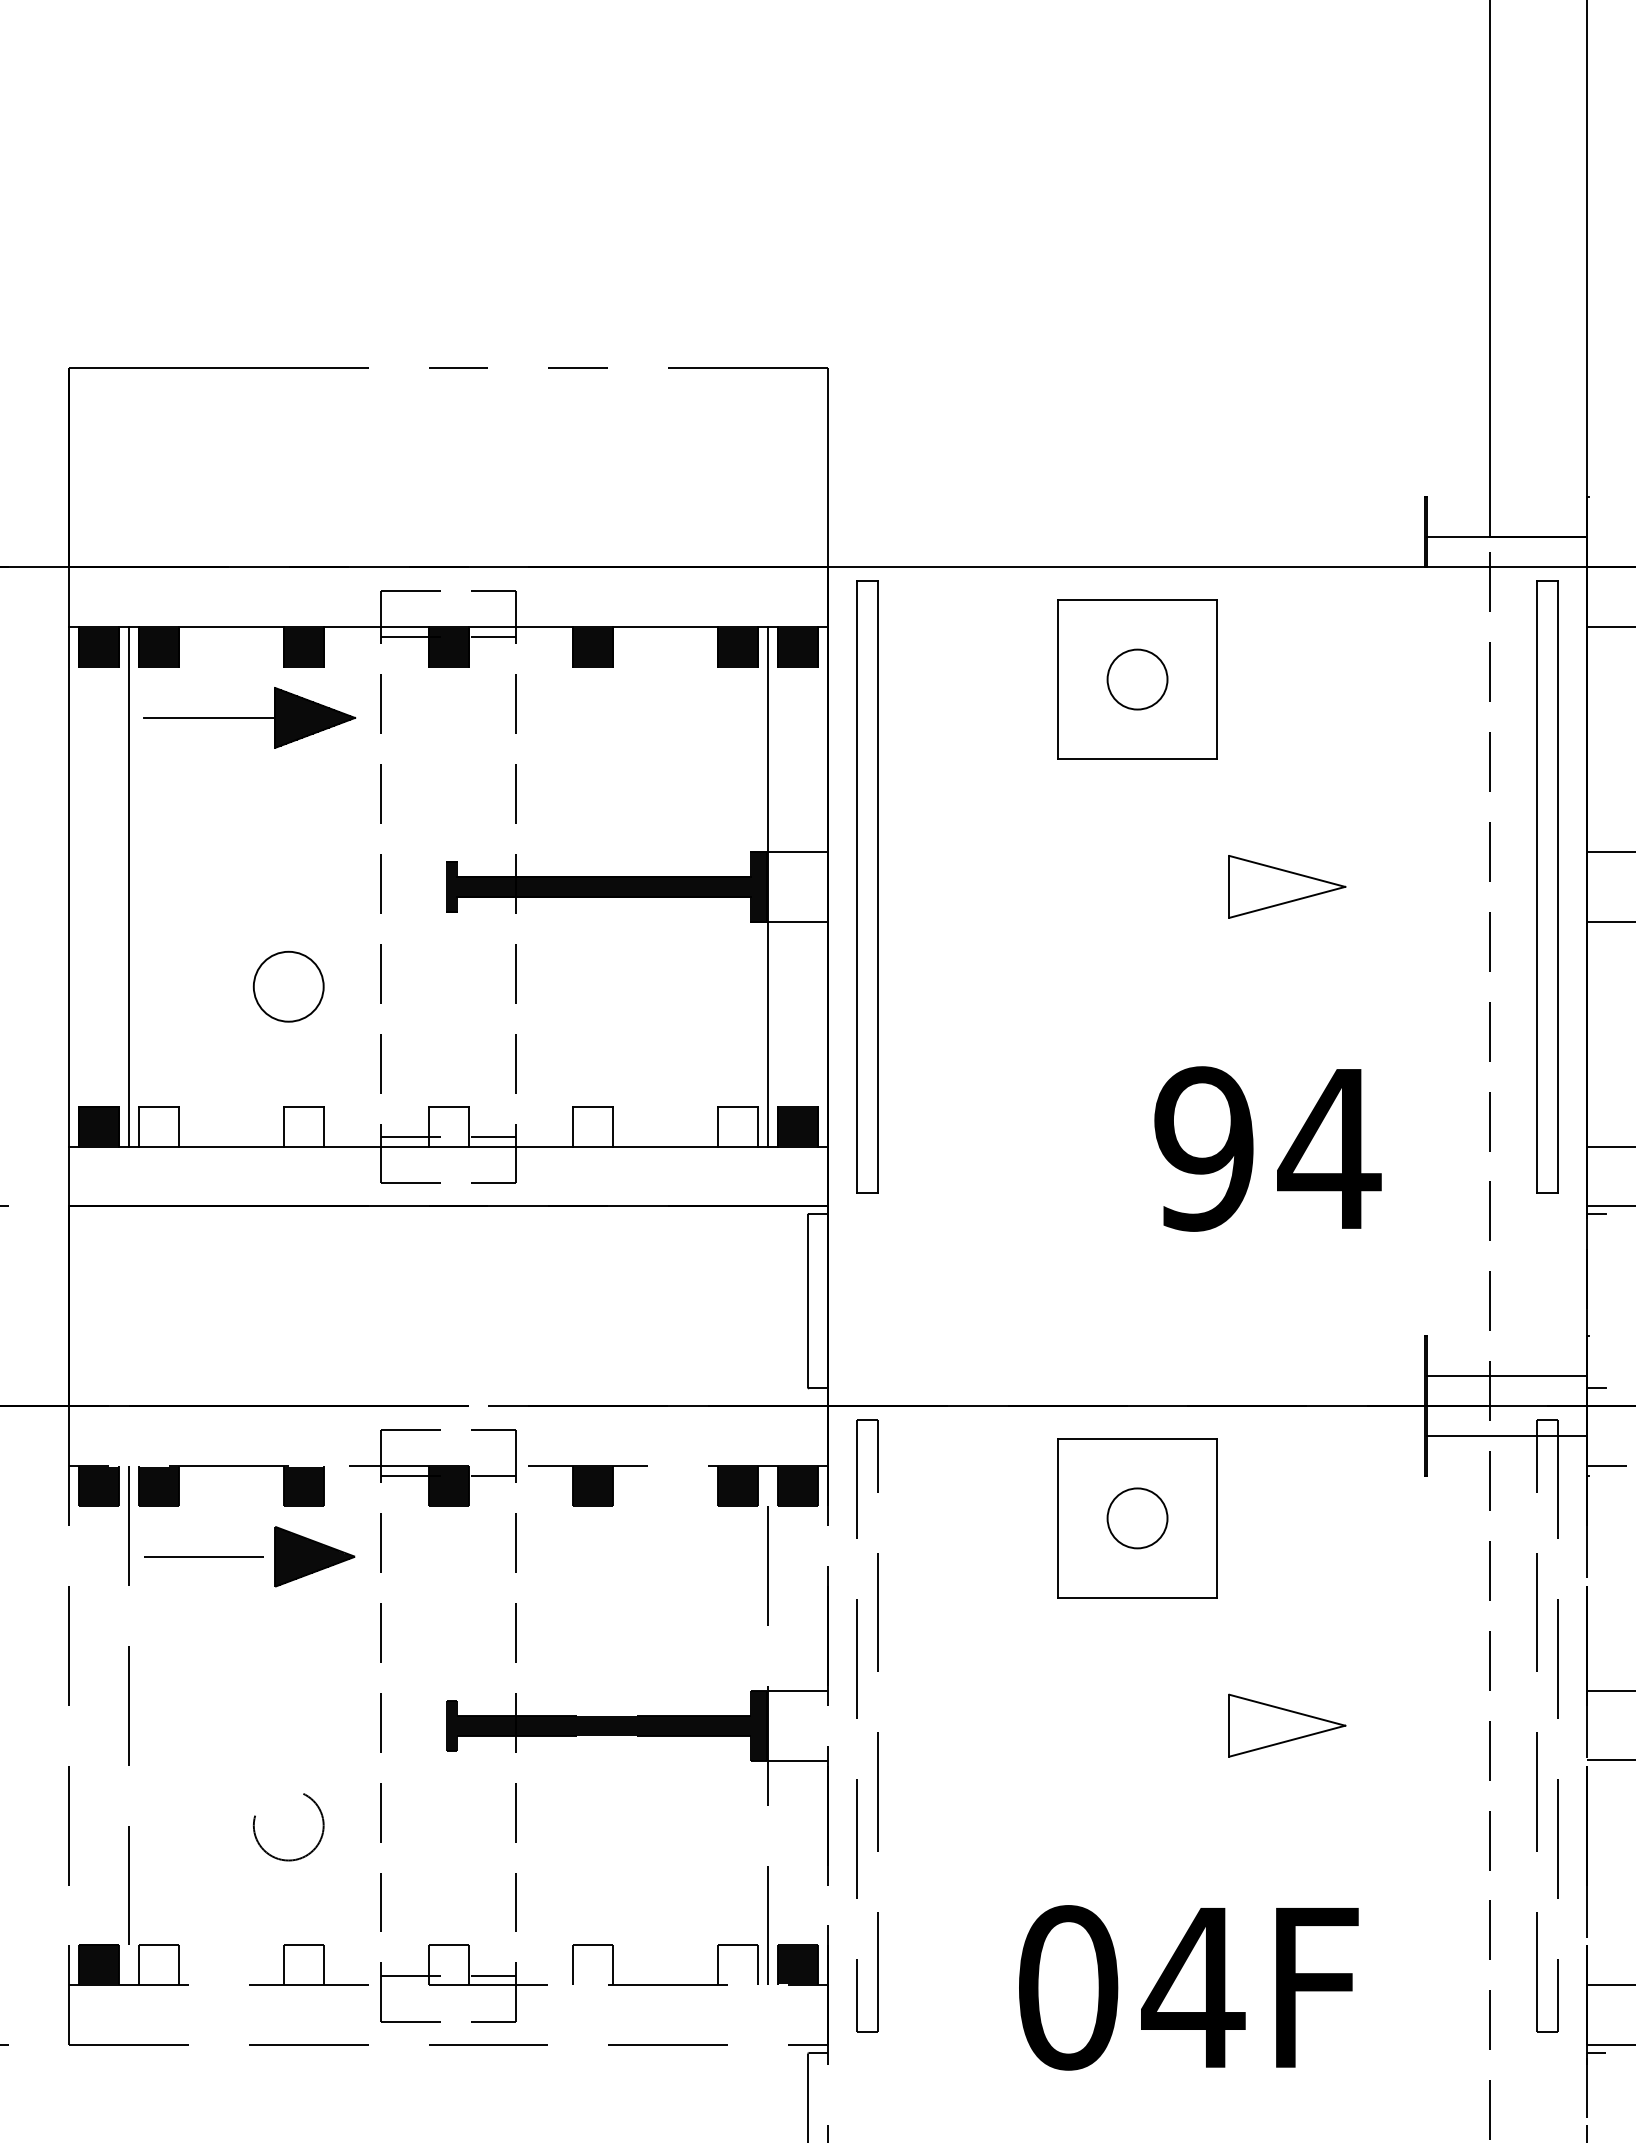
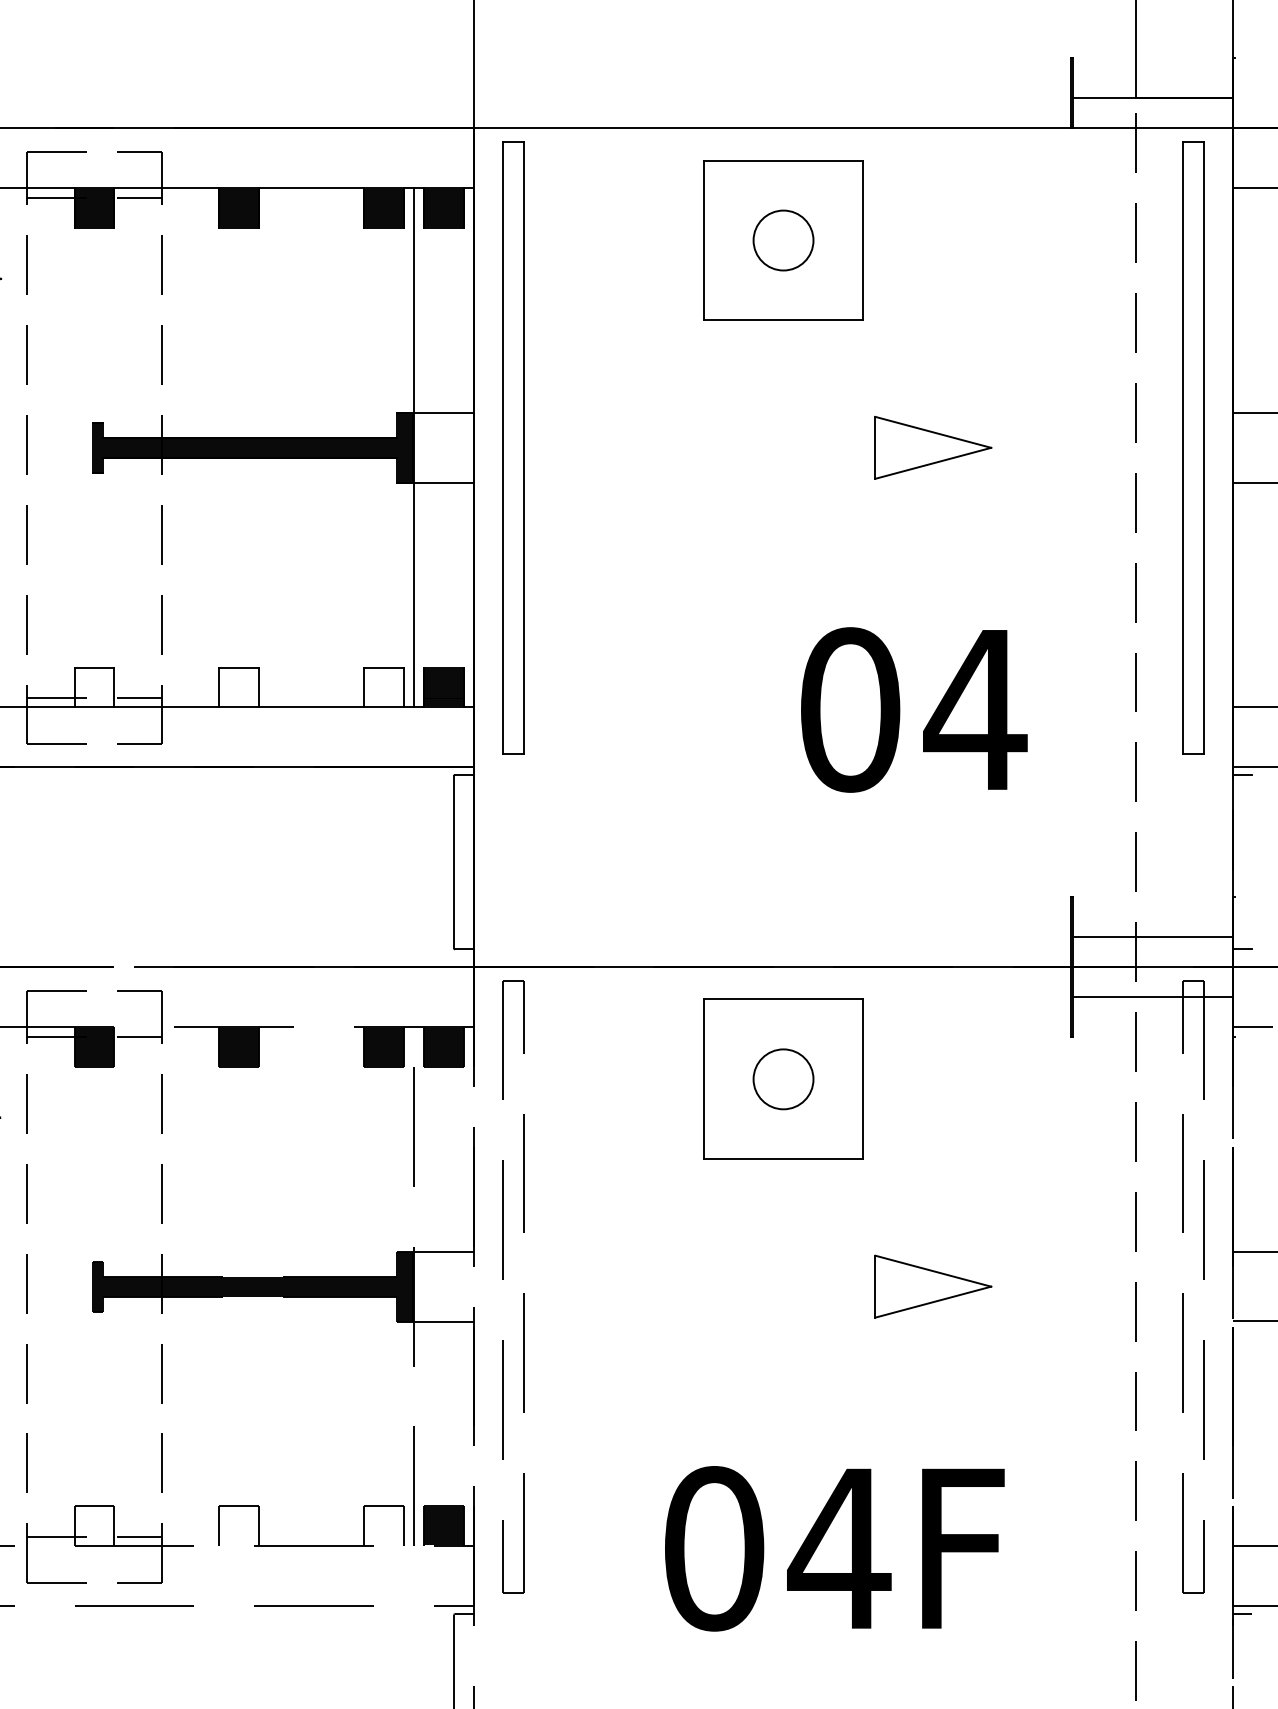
text: (1204, 1148) -> (850, 709), 94 -> 04

